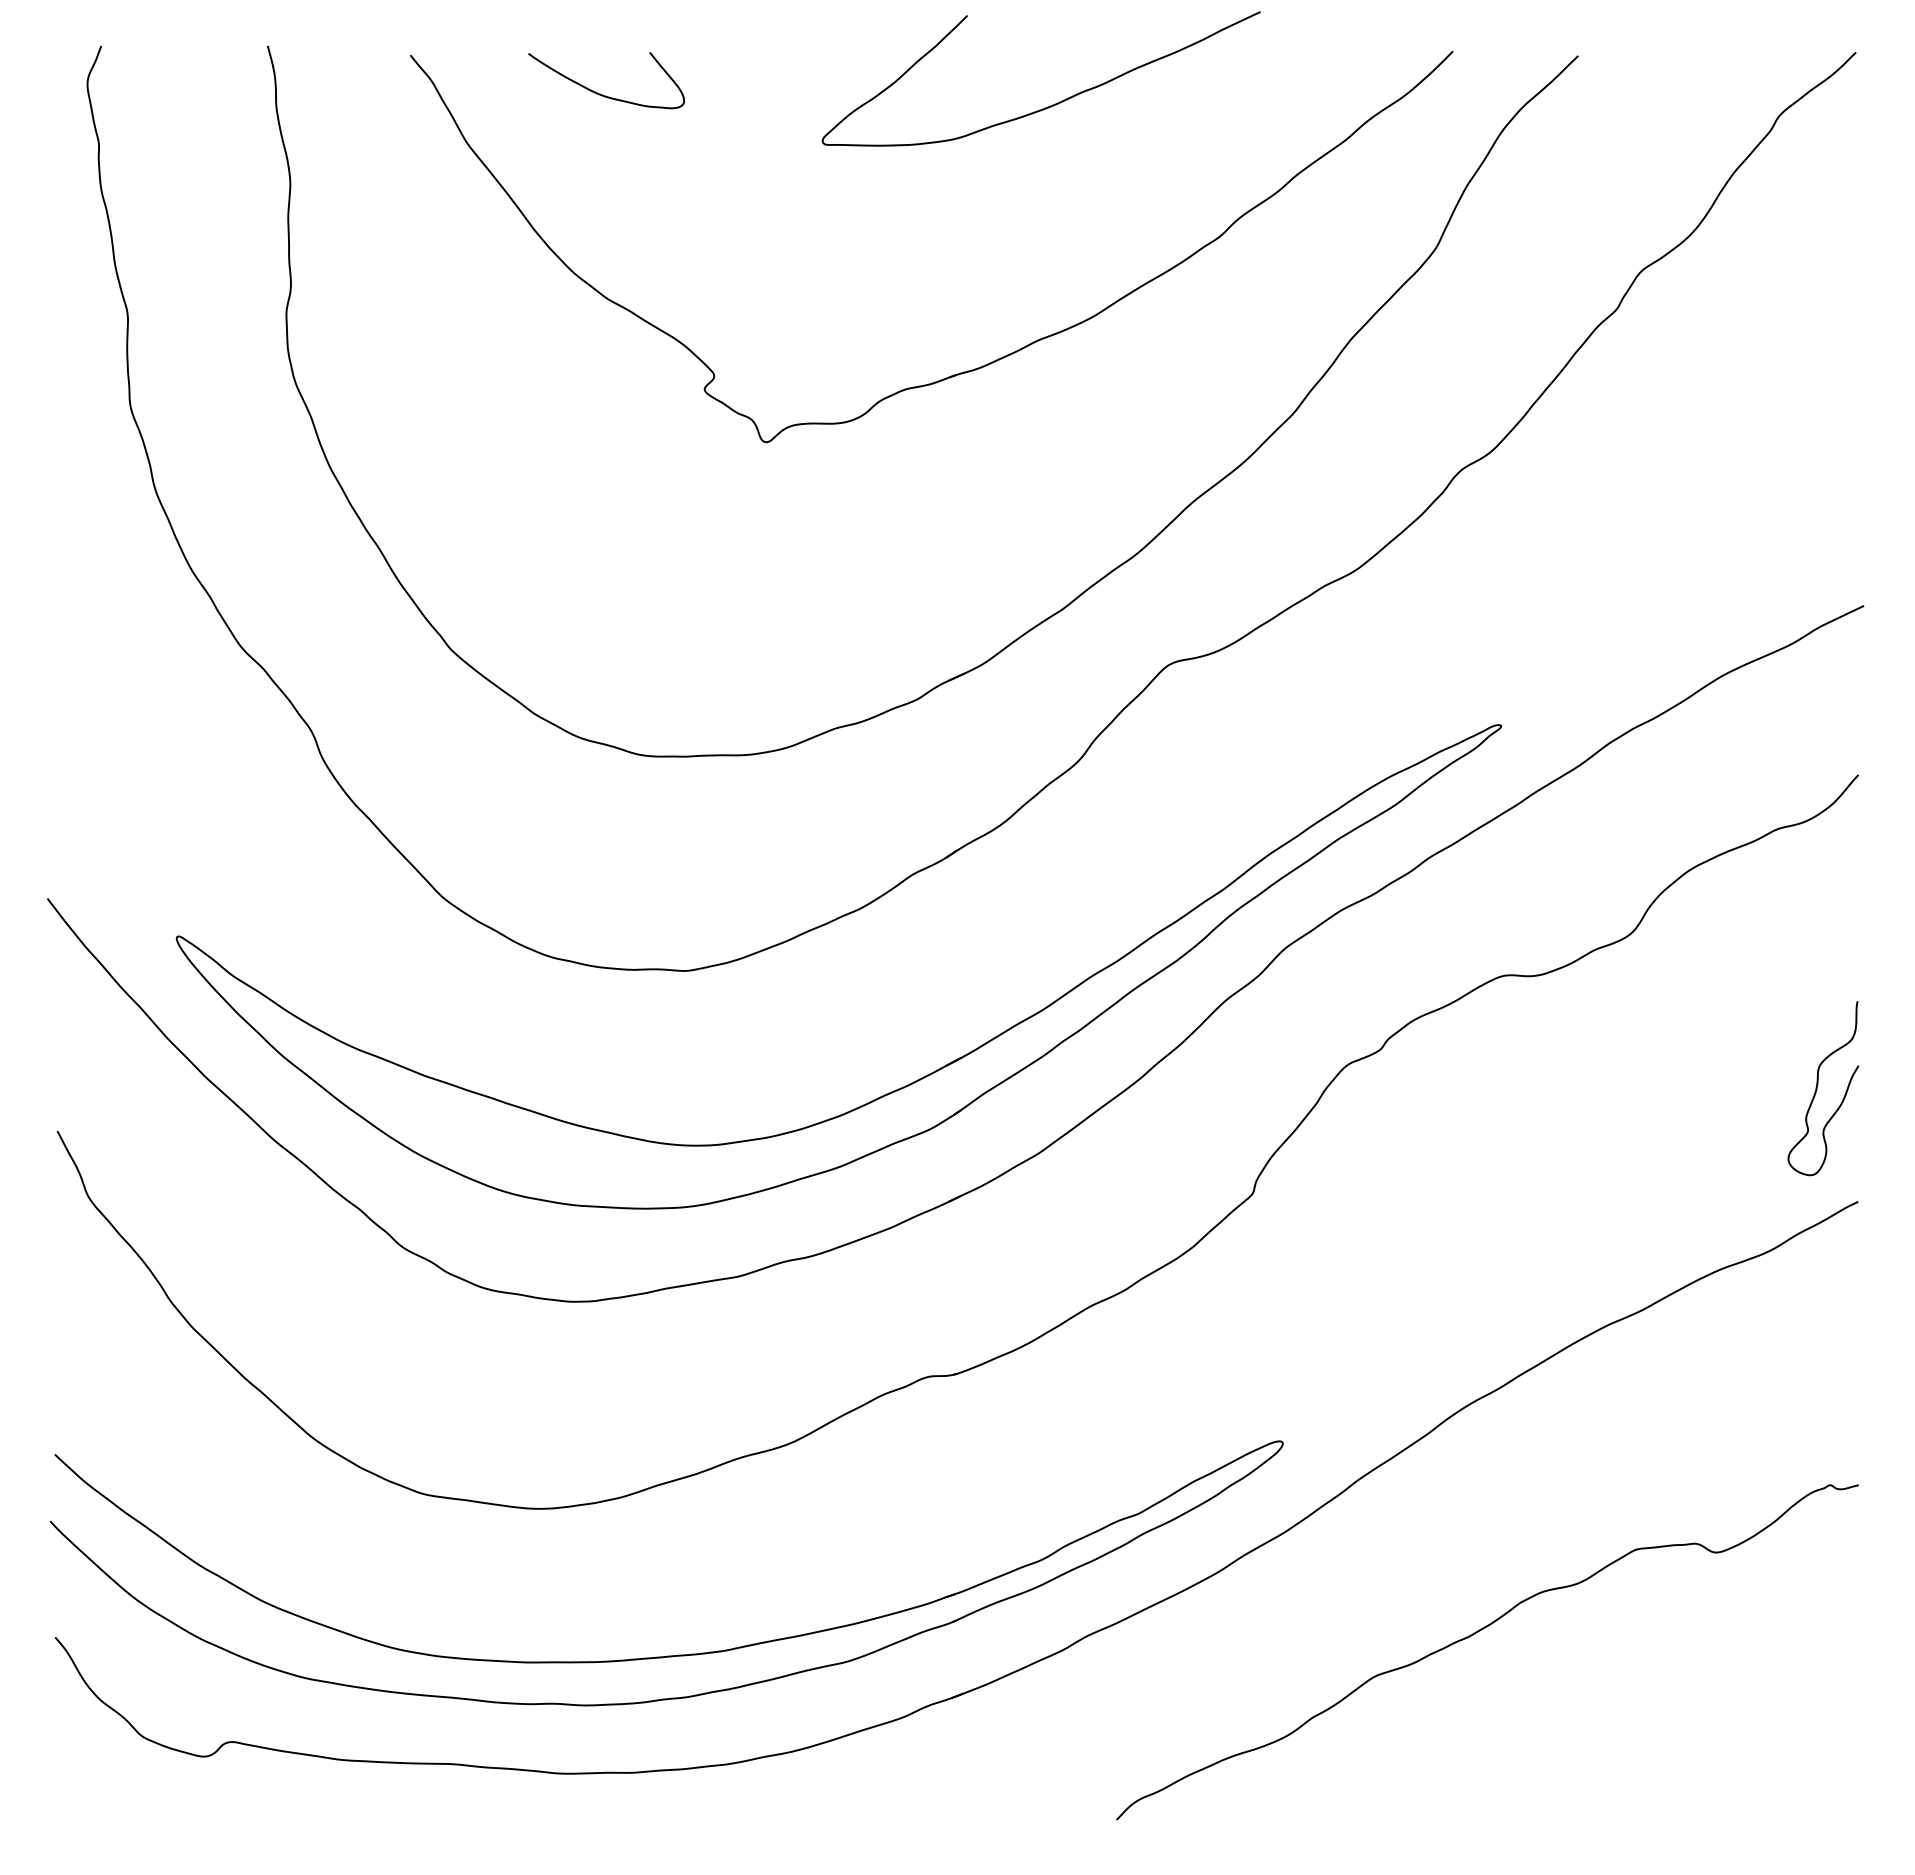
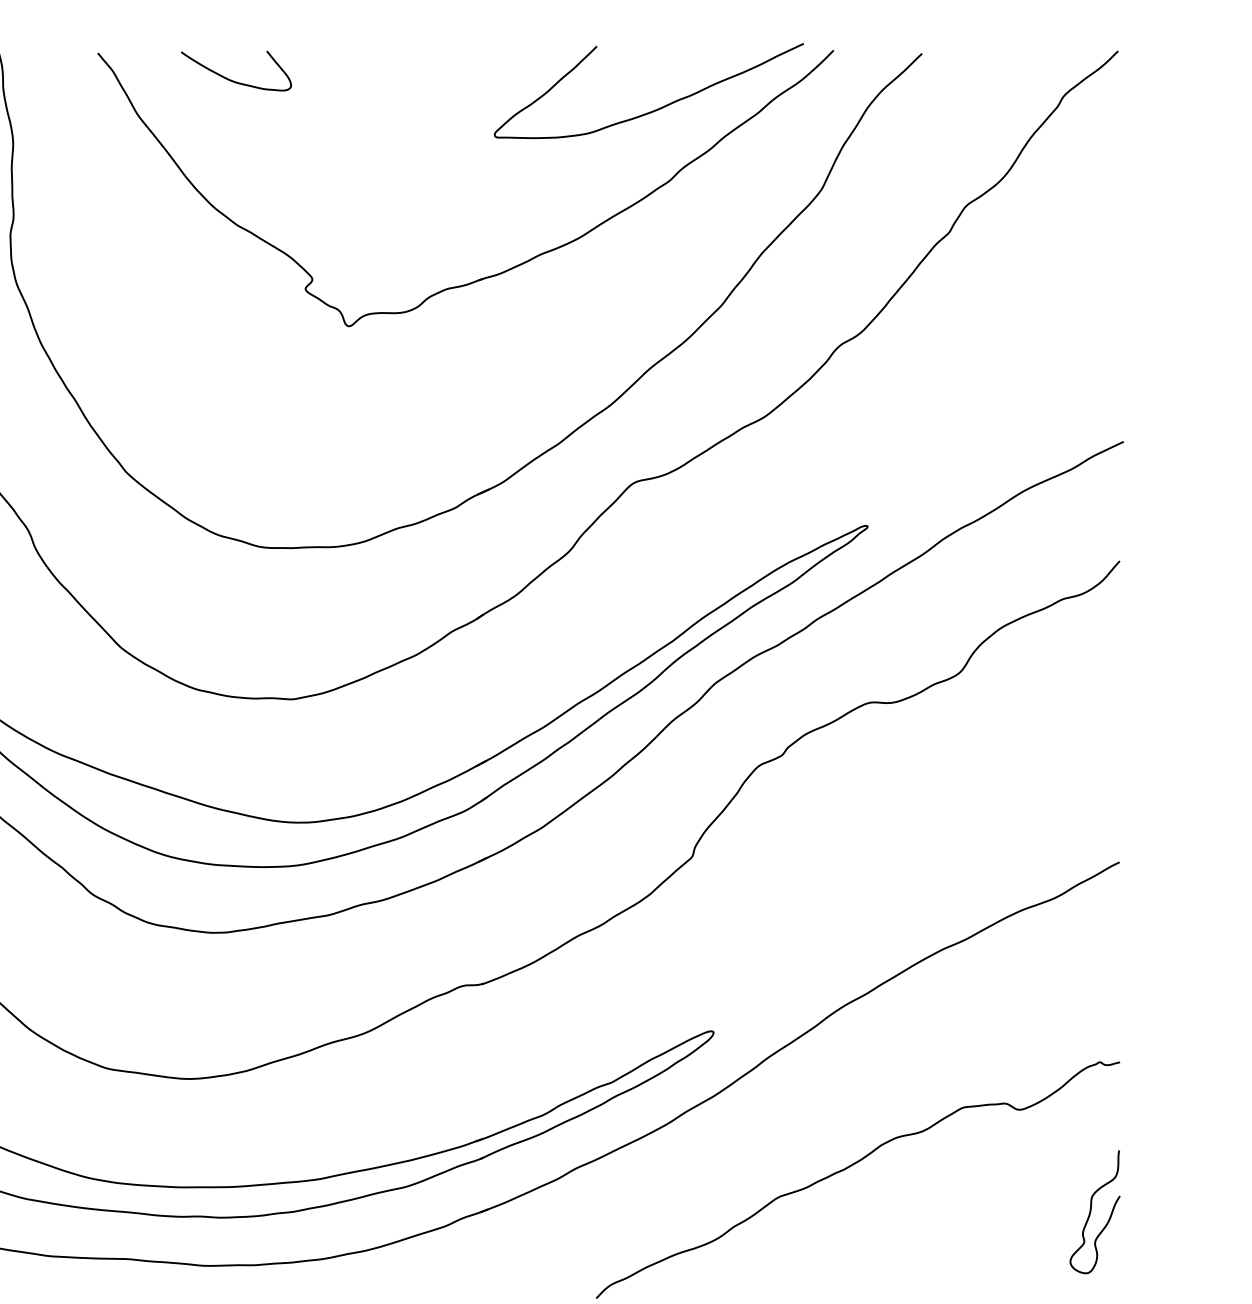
curve: (1052, 104) -> (656, 109), moved
curve: (1817, 1088) -> (1090, 1212), moved

